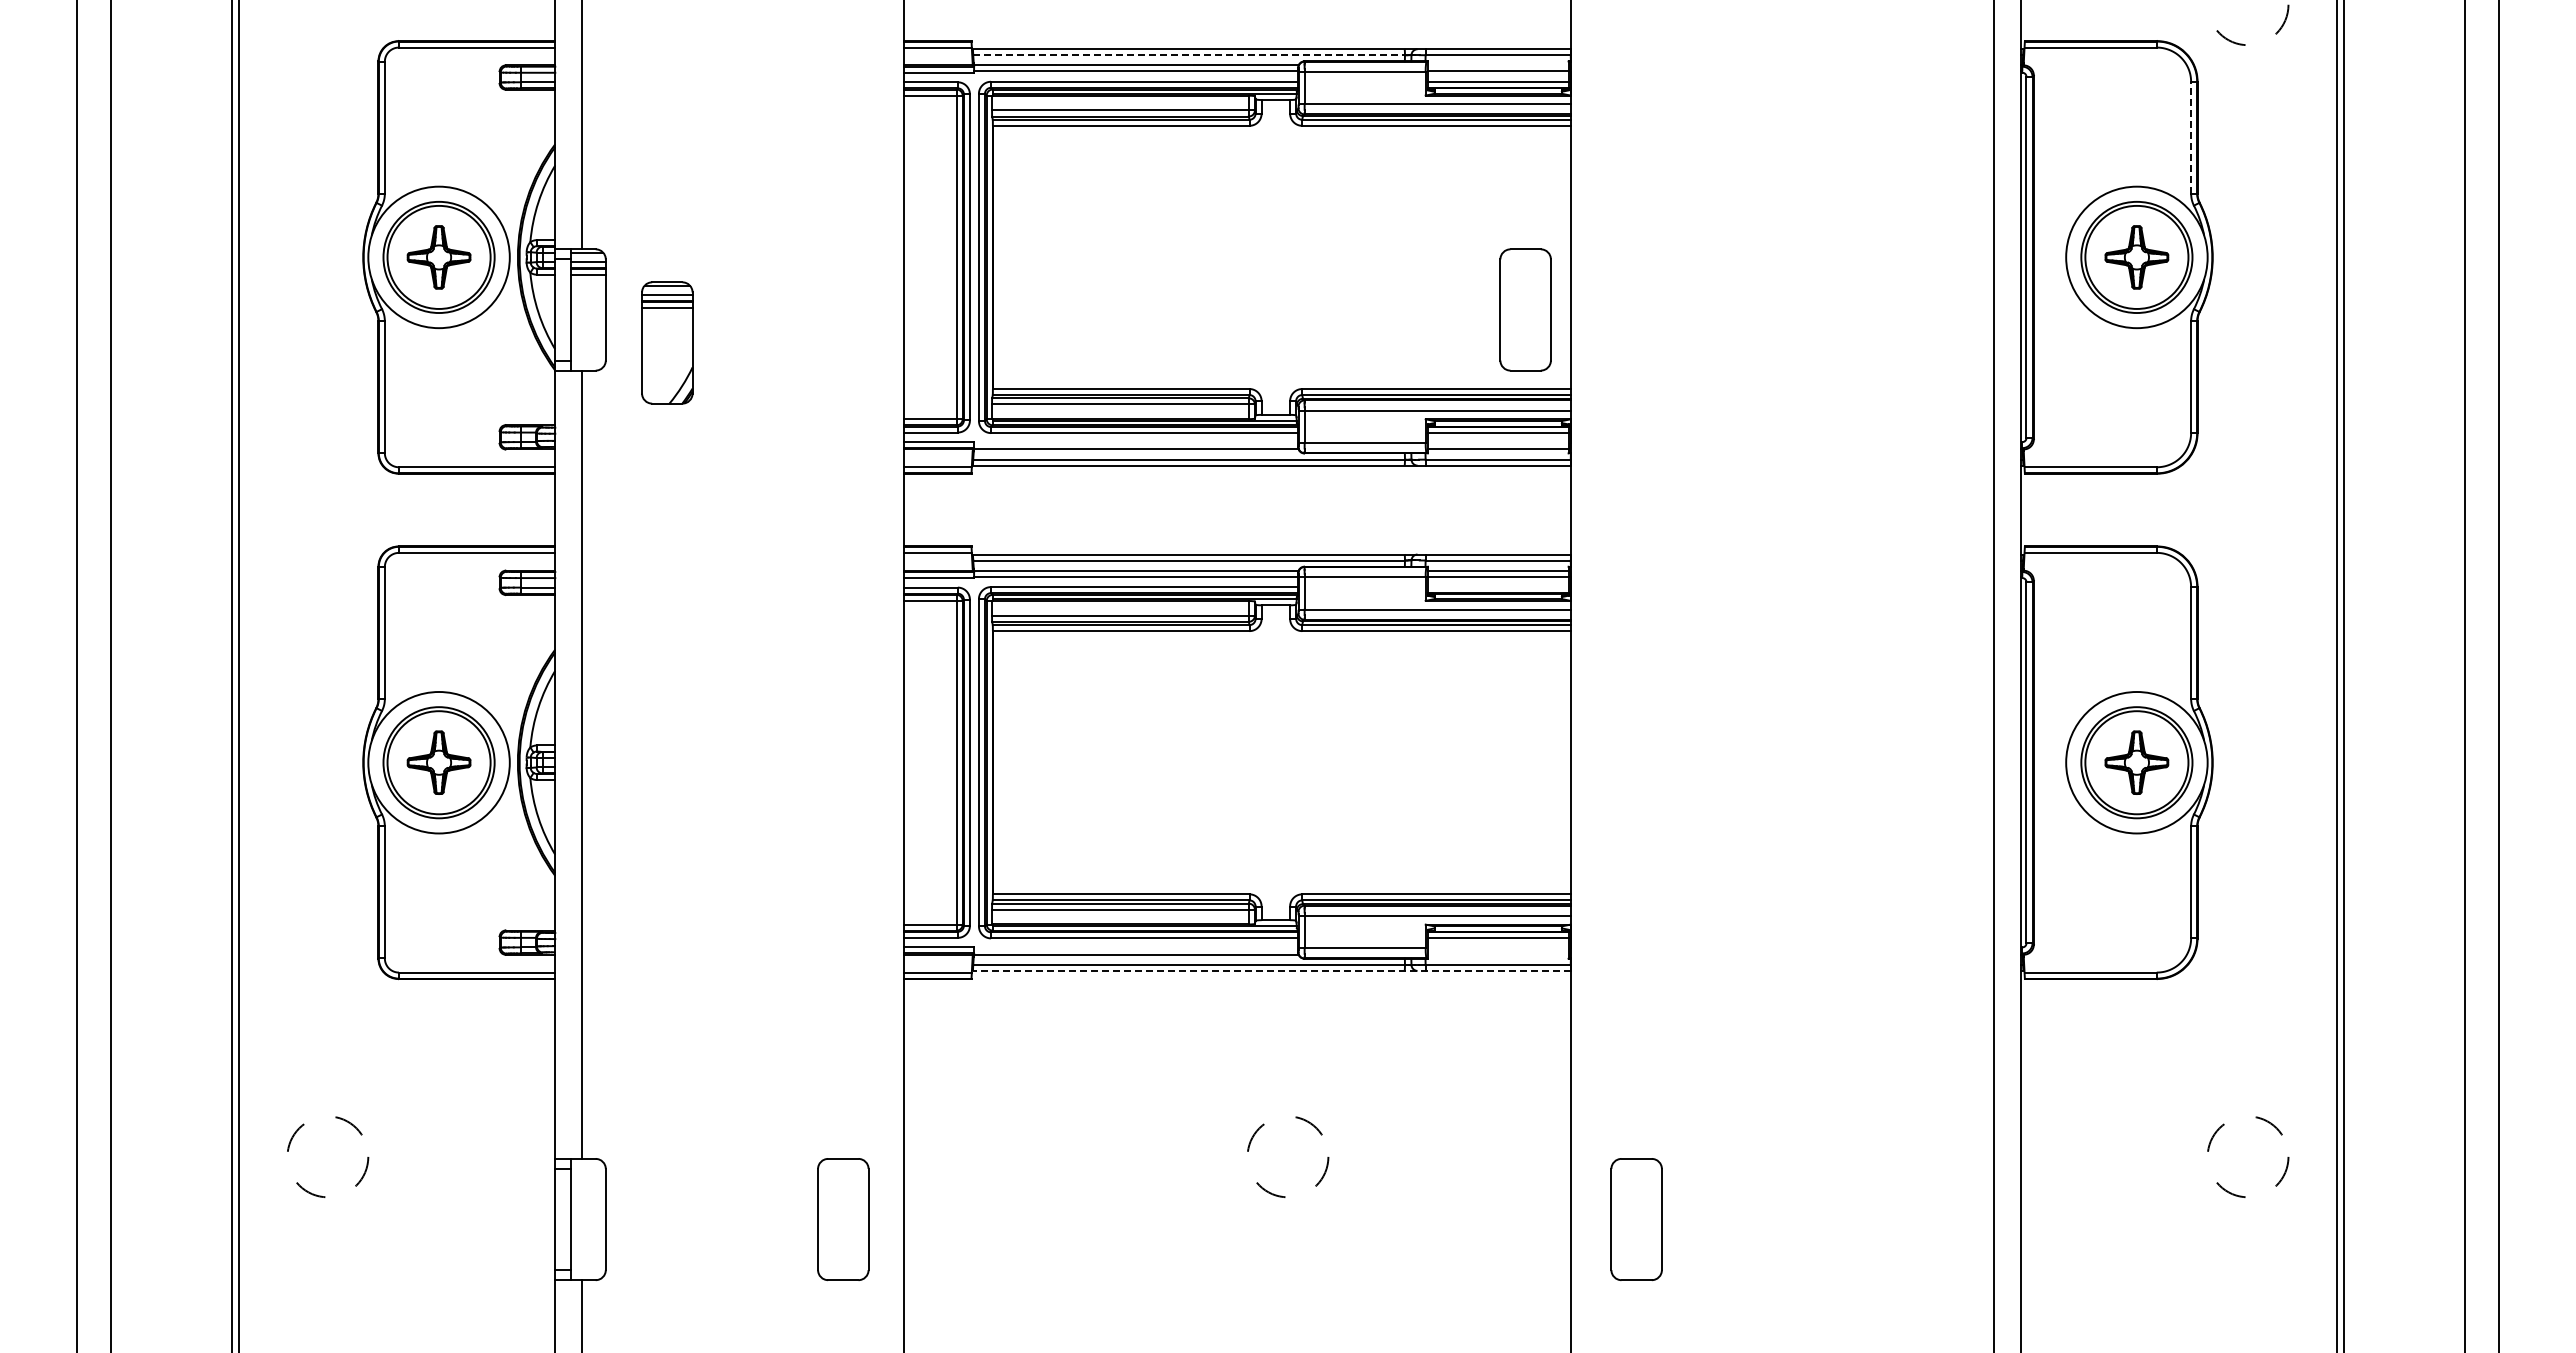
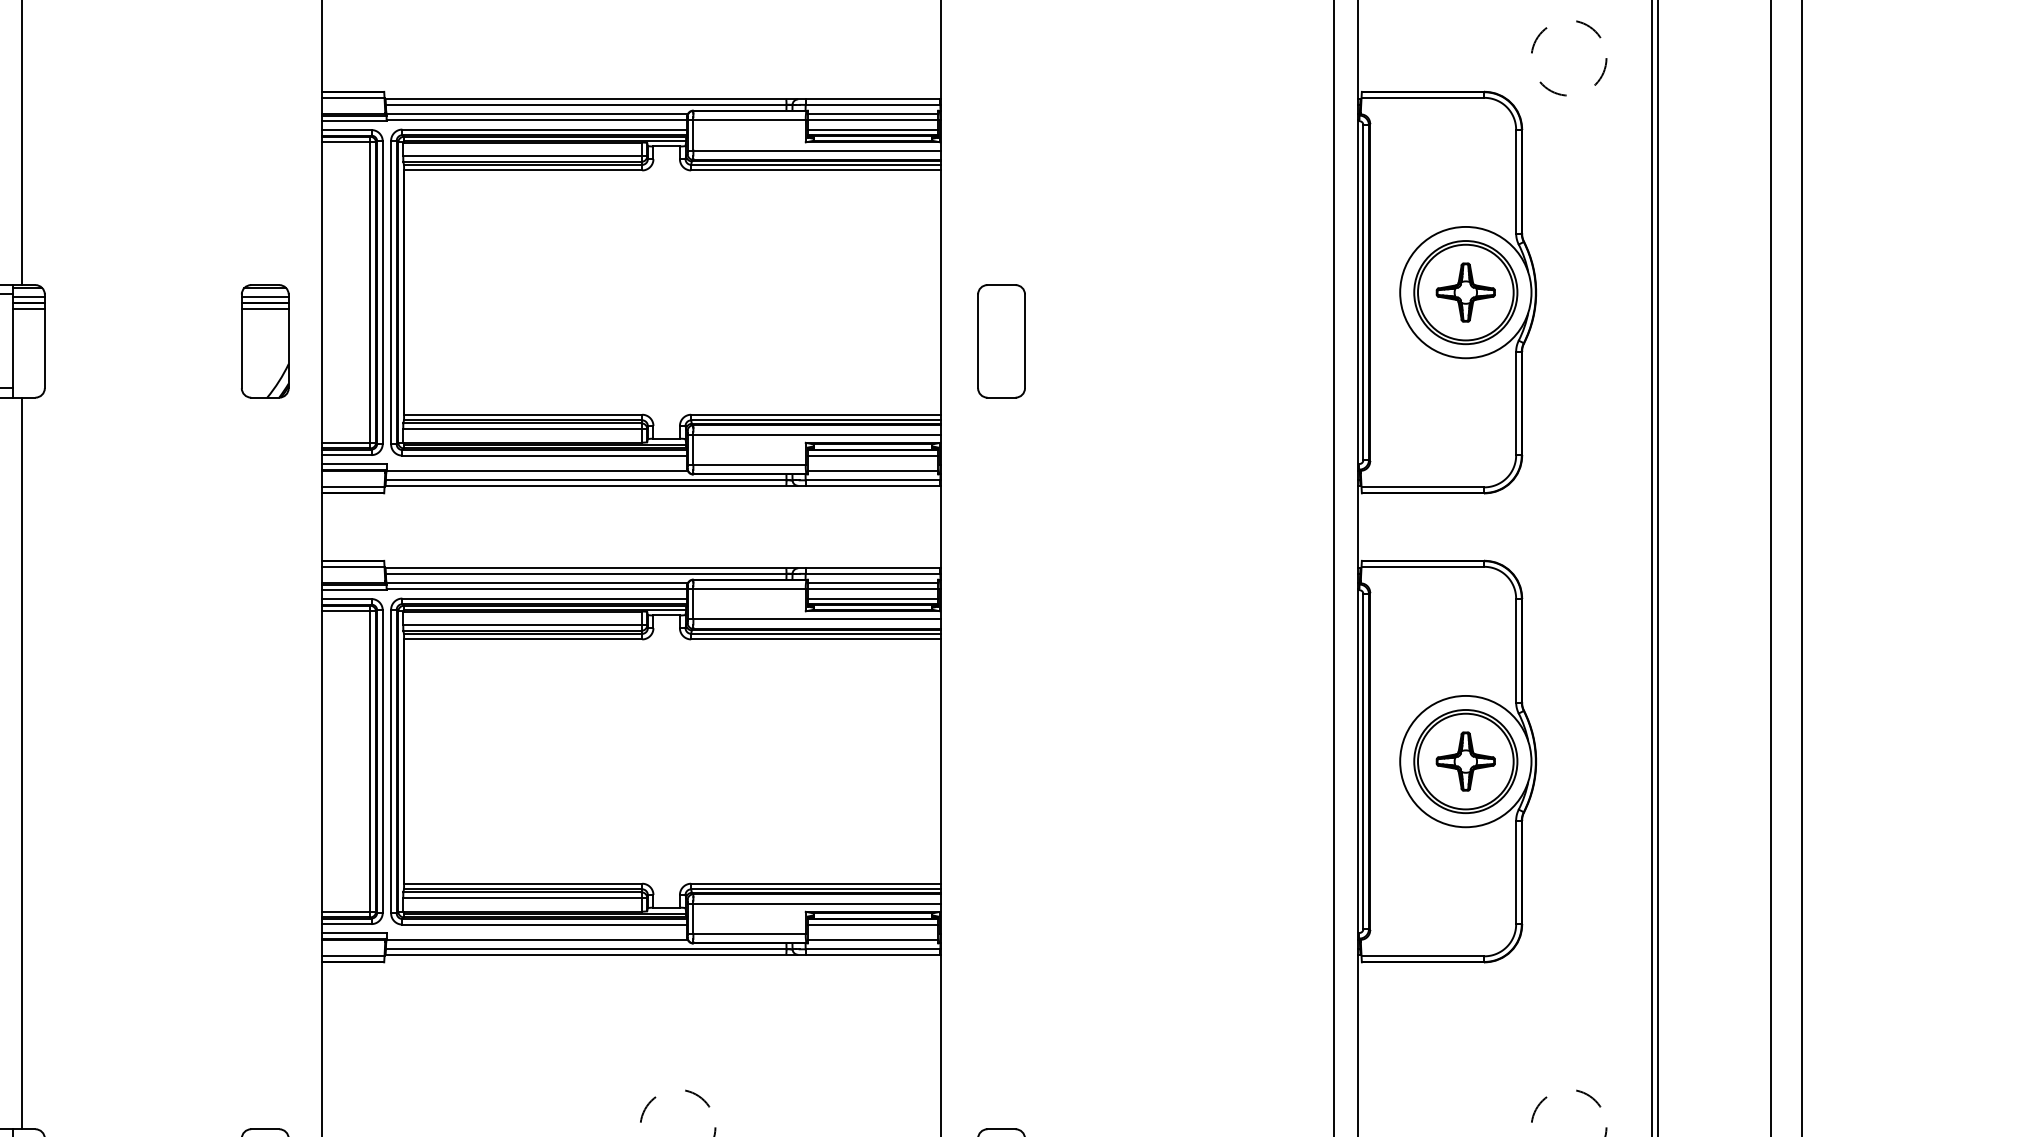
line: (1189, 55) -> (586, 105), dashed -> solid
line: (1497, 65) -> (872, 114), added
line: (2191, 137) -> (1516, 181), dashed -> solid
part: (1525, 309) -> (1001, 340), moved
part: (667, 342) -> (265, 340), moved
line: (1497, 587) -> (872, 598), added
line: (1497, 954) -> (872, 939), added
line: (1271, 970) -> (662, 954), dashed -> solid

